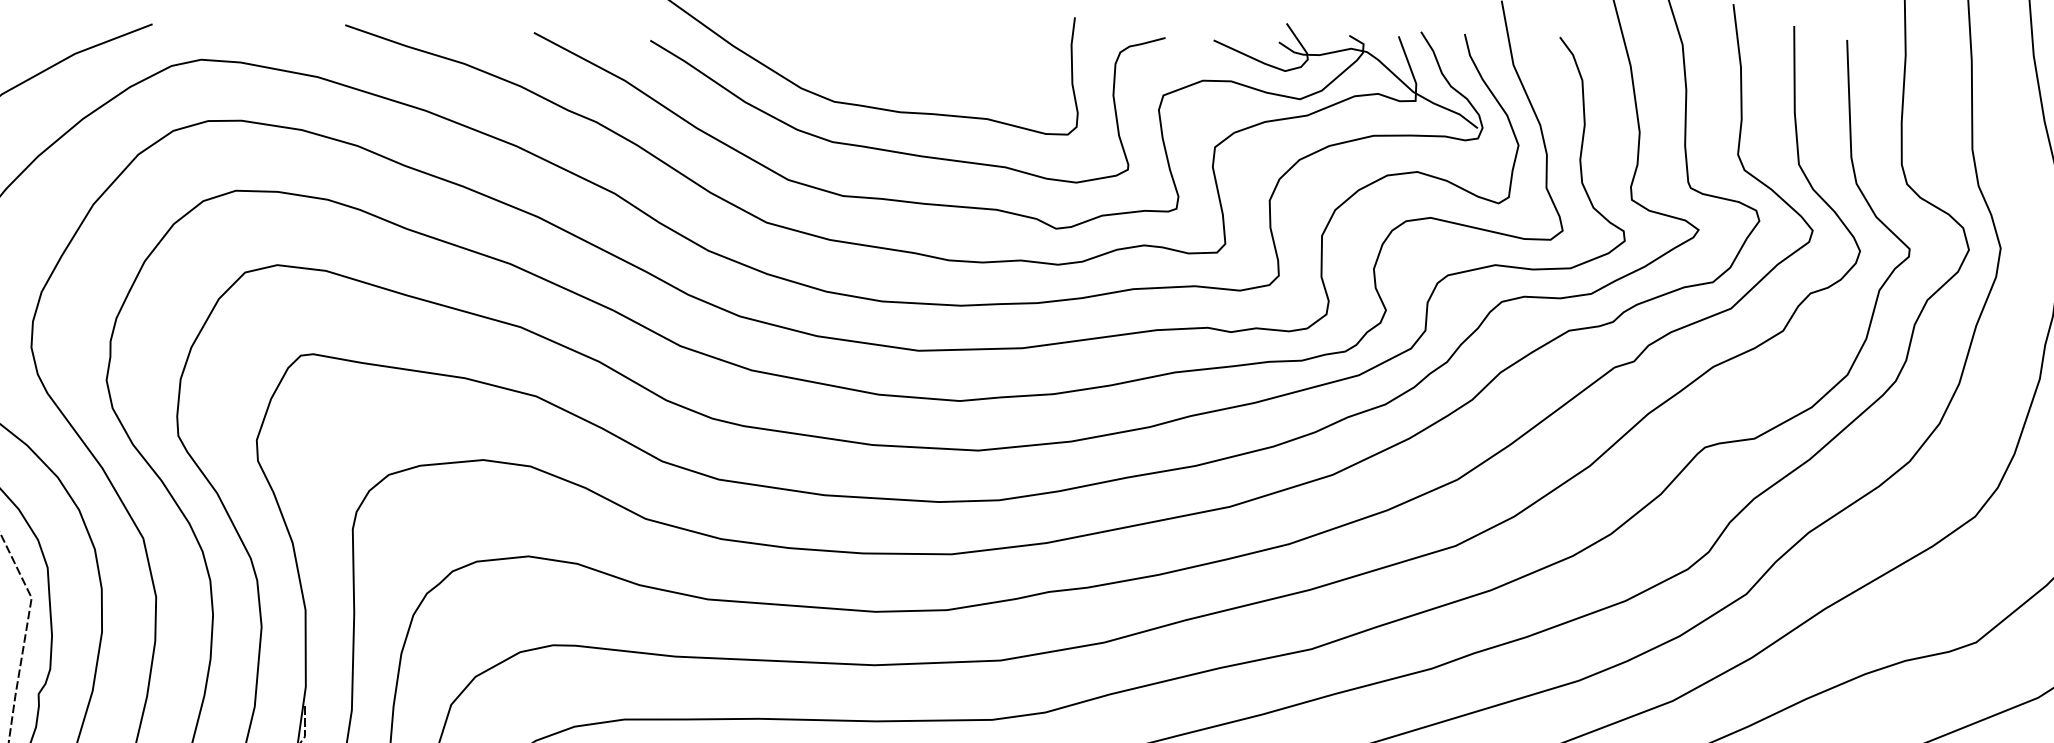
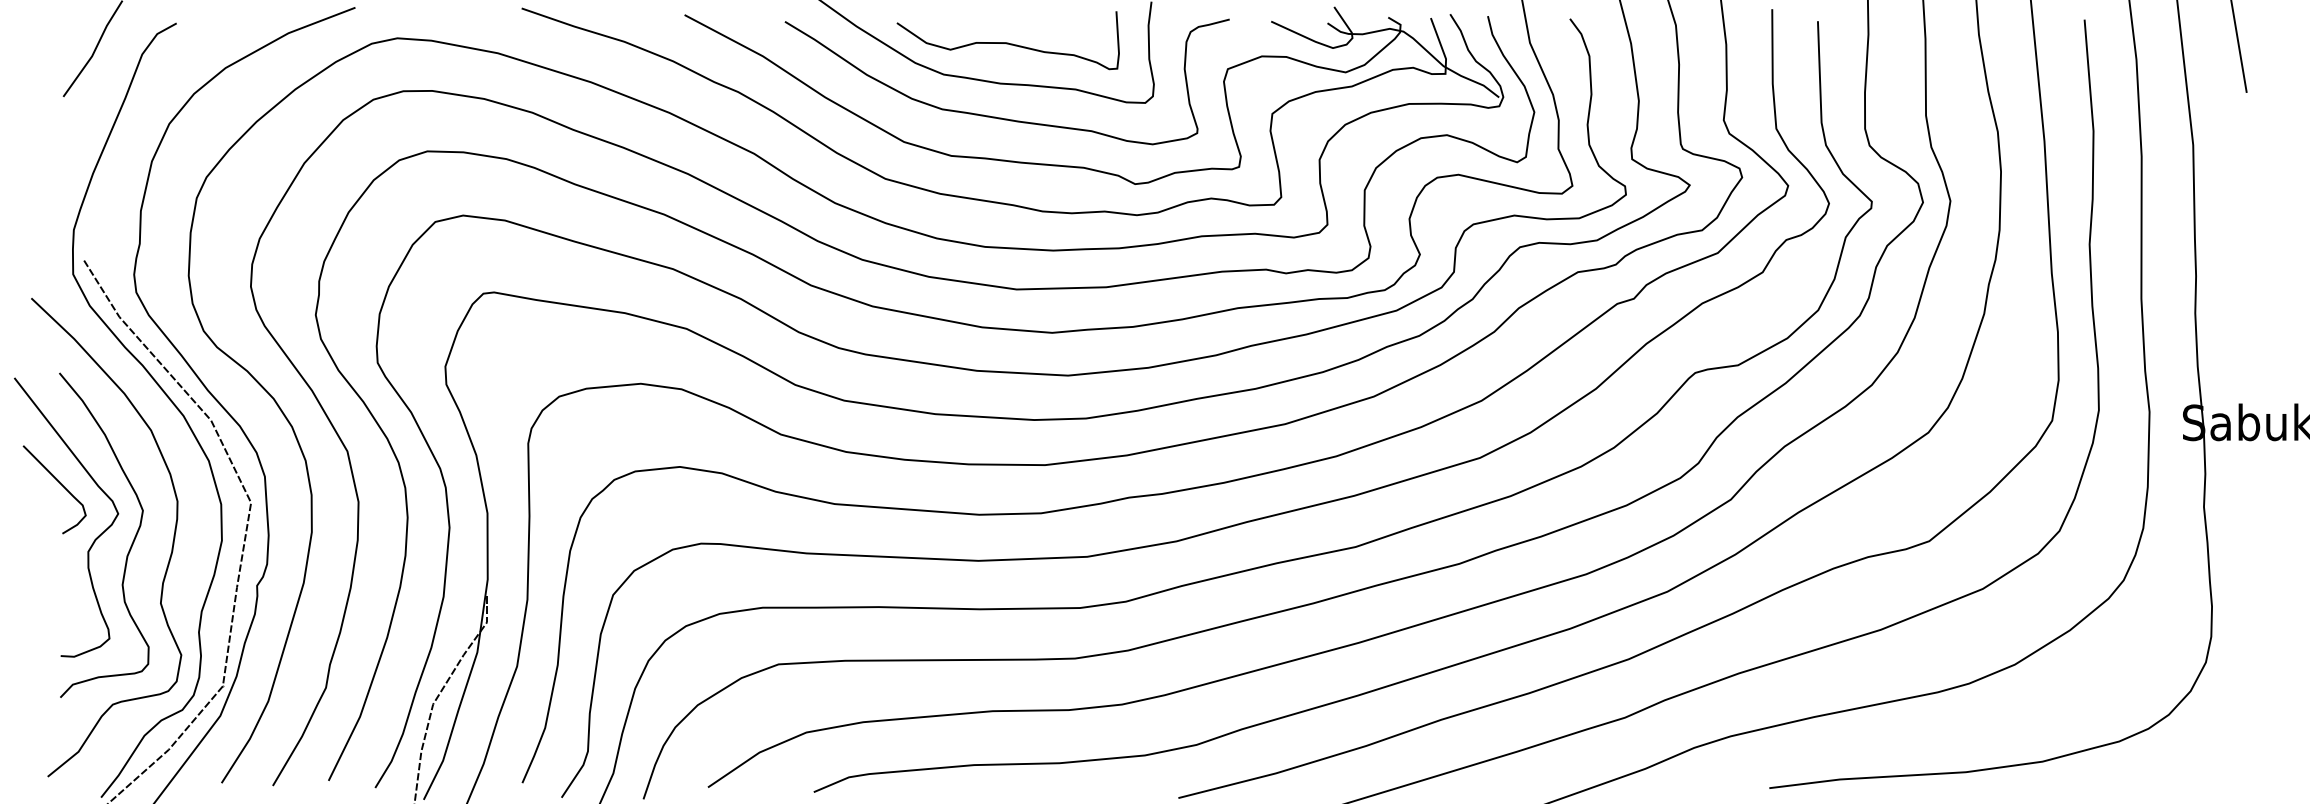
curve: (908, 64) -> (1007, 42), added

